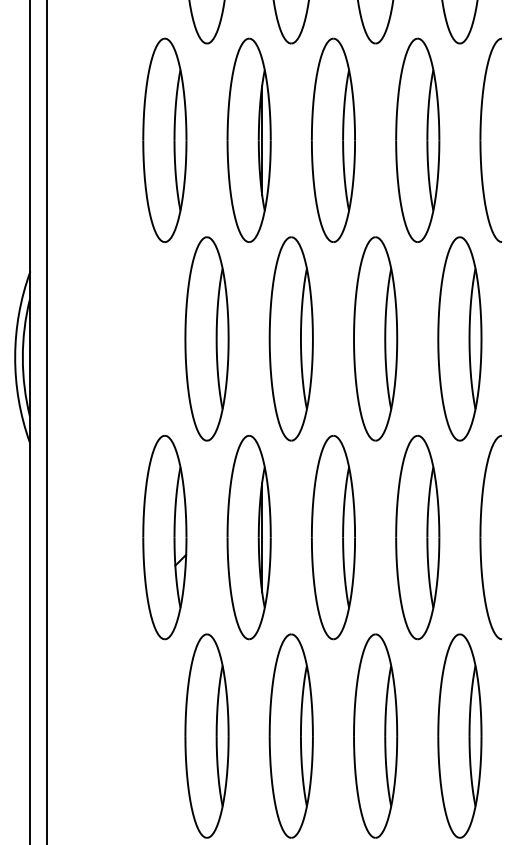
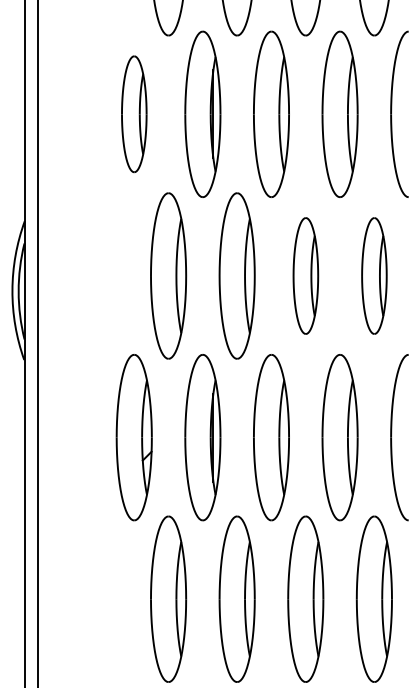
part: (164, 139) -> (133, 113), size x0.7
part: (375, 338) -> (305, 275), size x0.7
part: (459, 338) -> (374, 275), size x0.7

